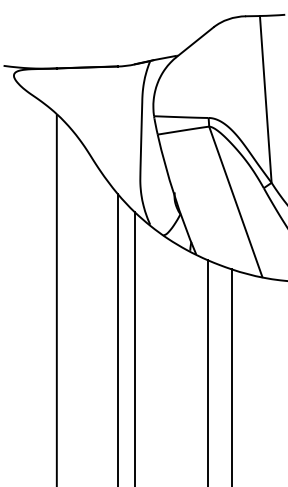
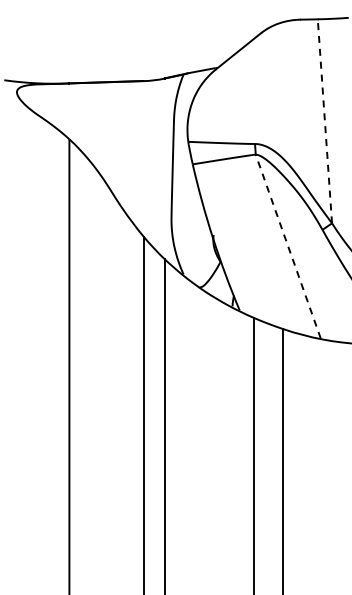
line: (265, 98) -> (324, 120), solid -> dashed
line: (236, 201) -> (288, 246), solid -> dashed

